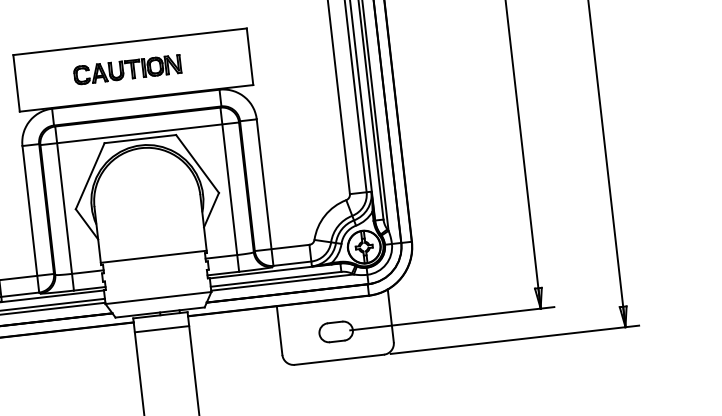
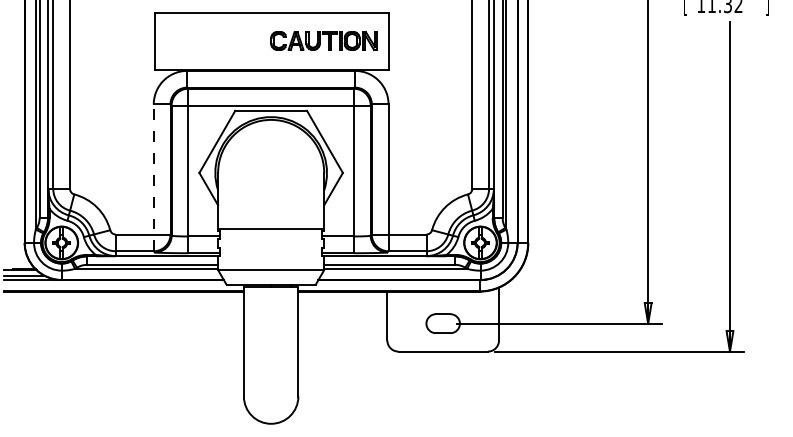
part: (126, 69) -> (323, 40), moved
line: (30, 219) -> (153, 177), solid -> dashed
line: (161, 329) -> (270, 301), removed

